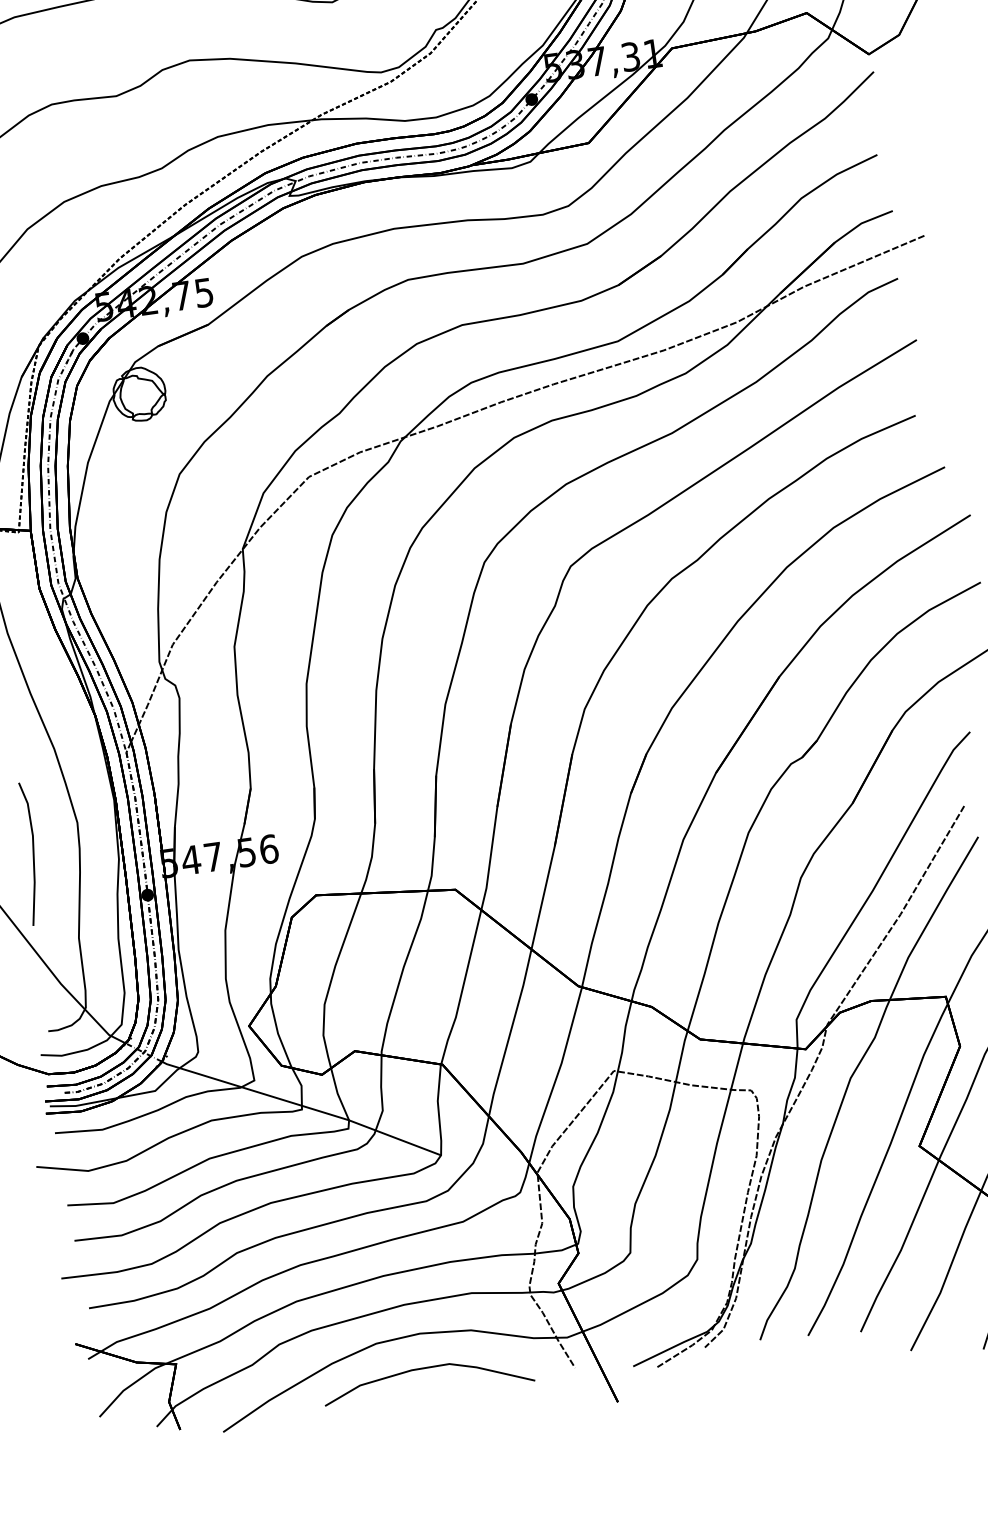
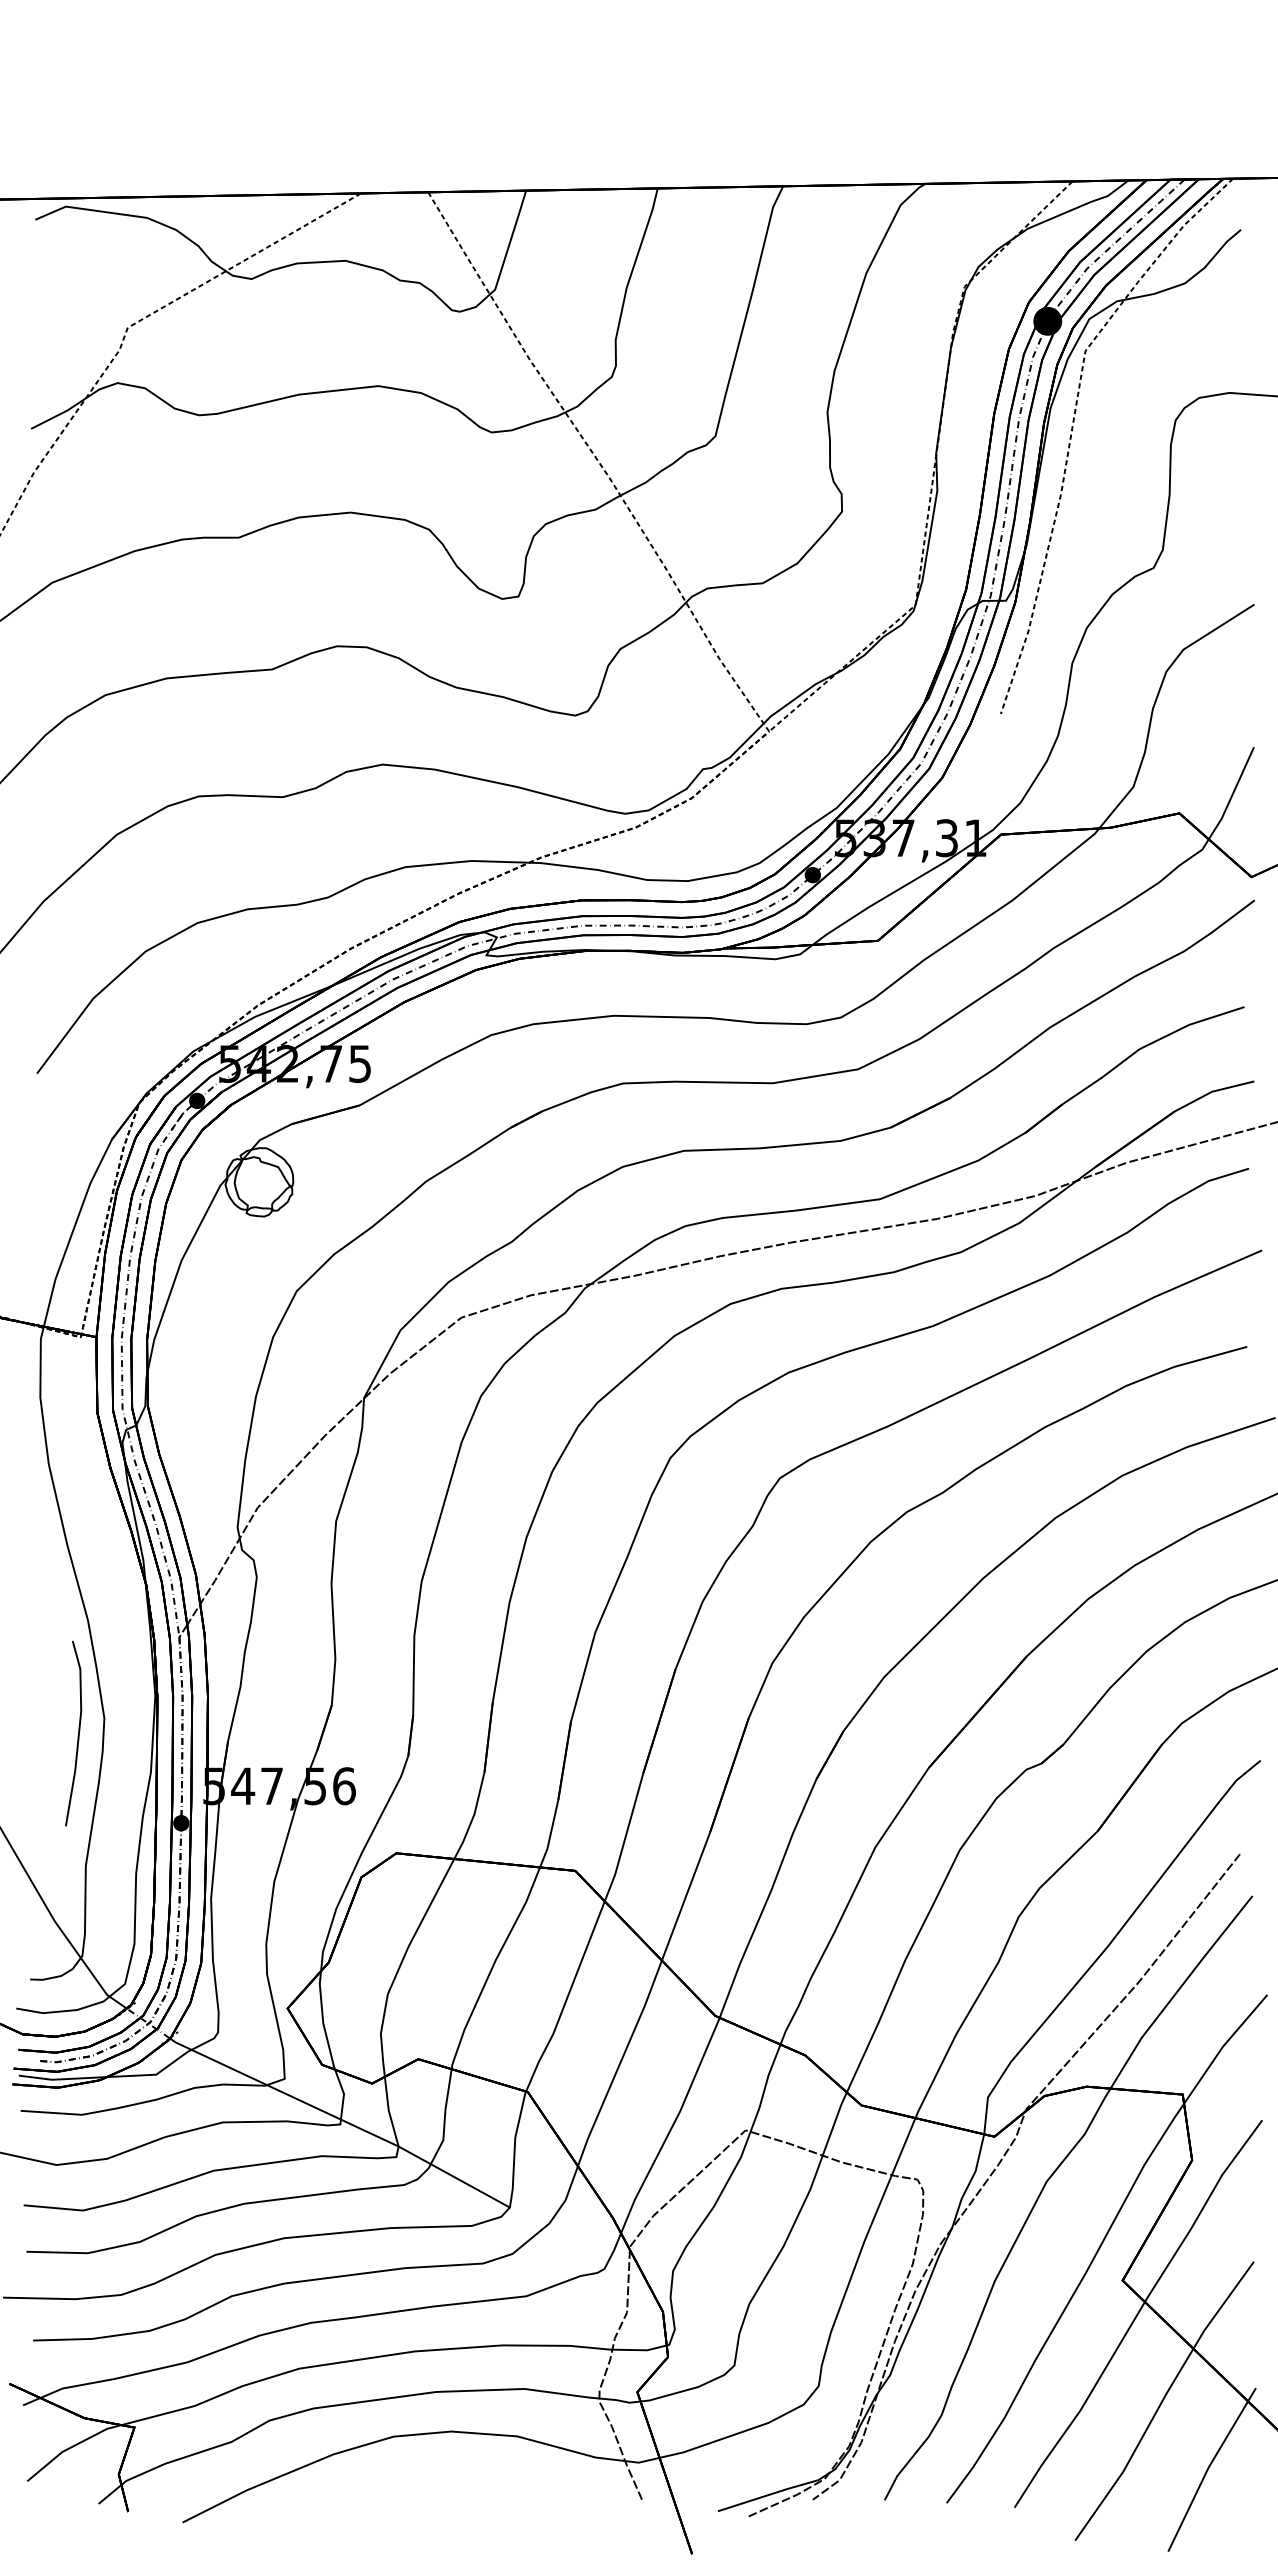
line: (32, 854) -> (77, 1735), moved
curve: (426, 1368) -> (453, 2477), removed

